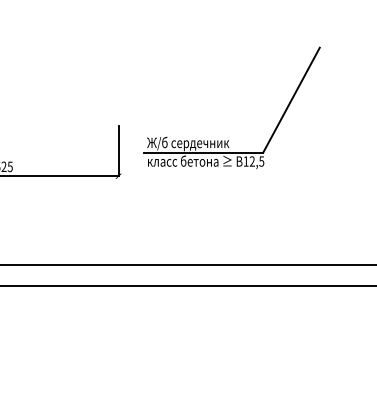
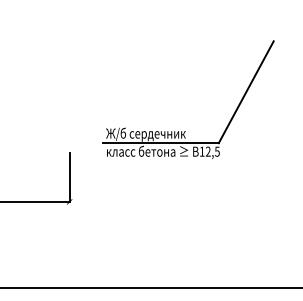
part: (228, 140) -> (185, 131), moved

